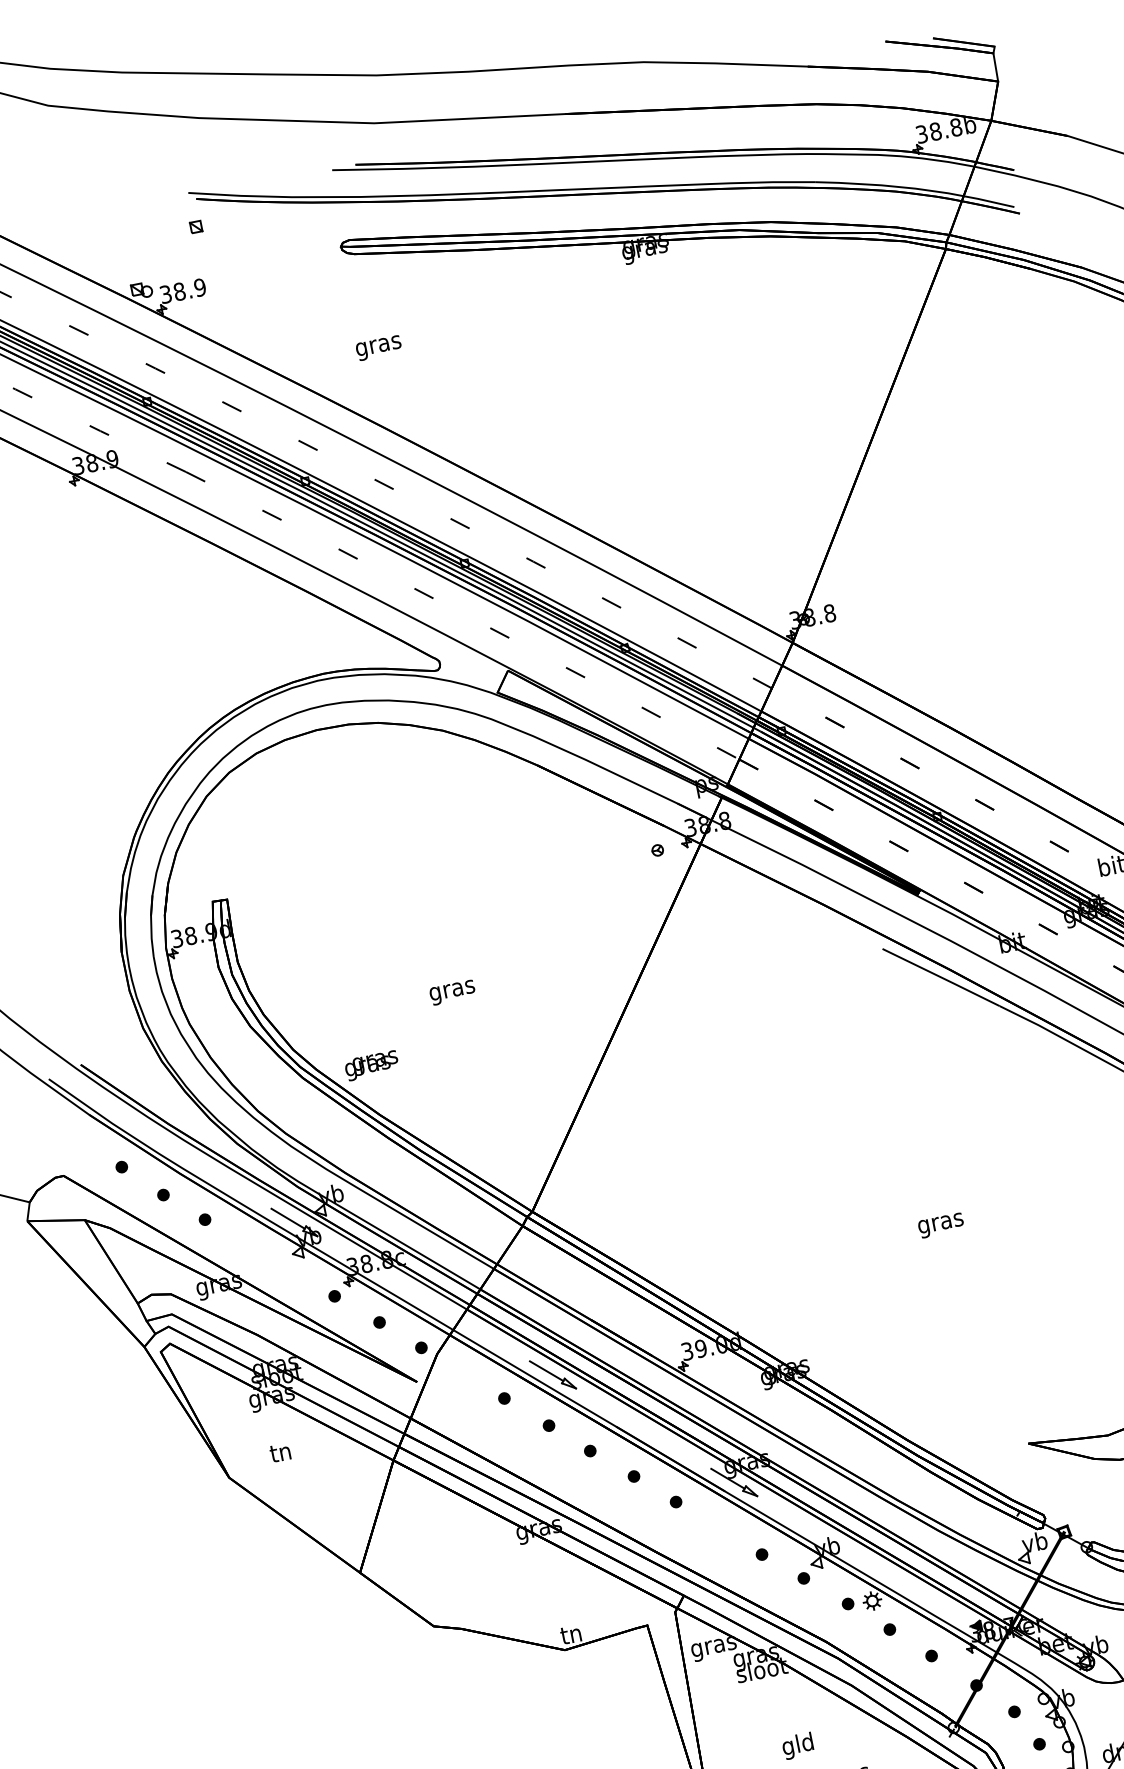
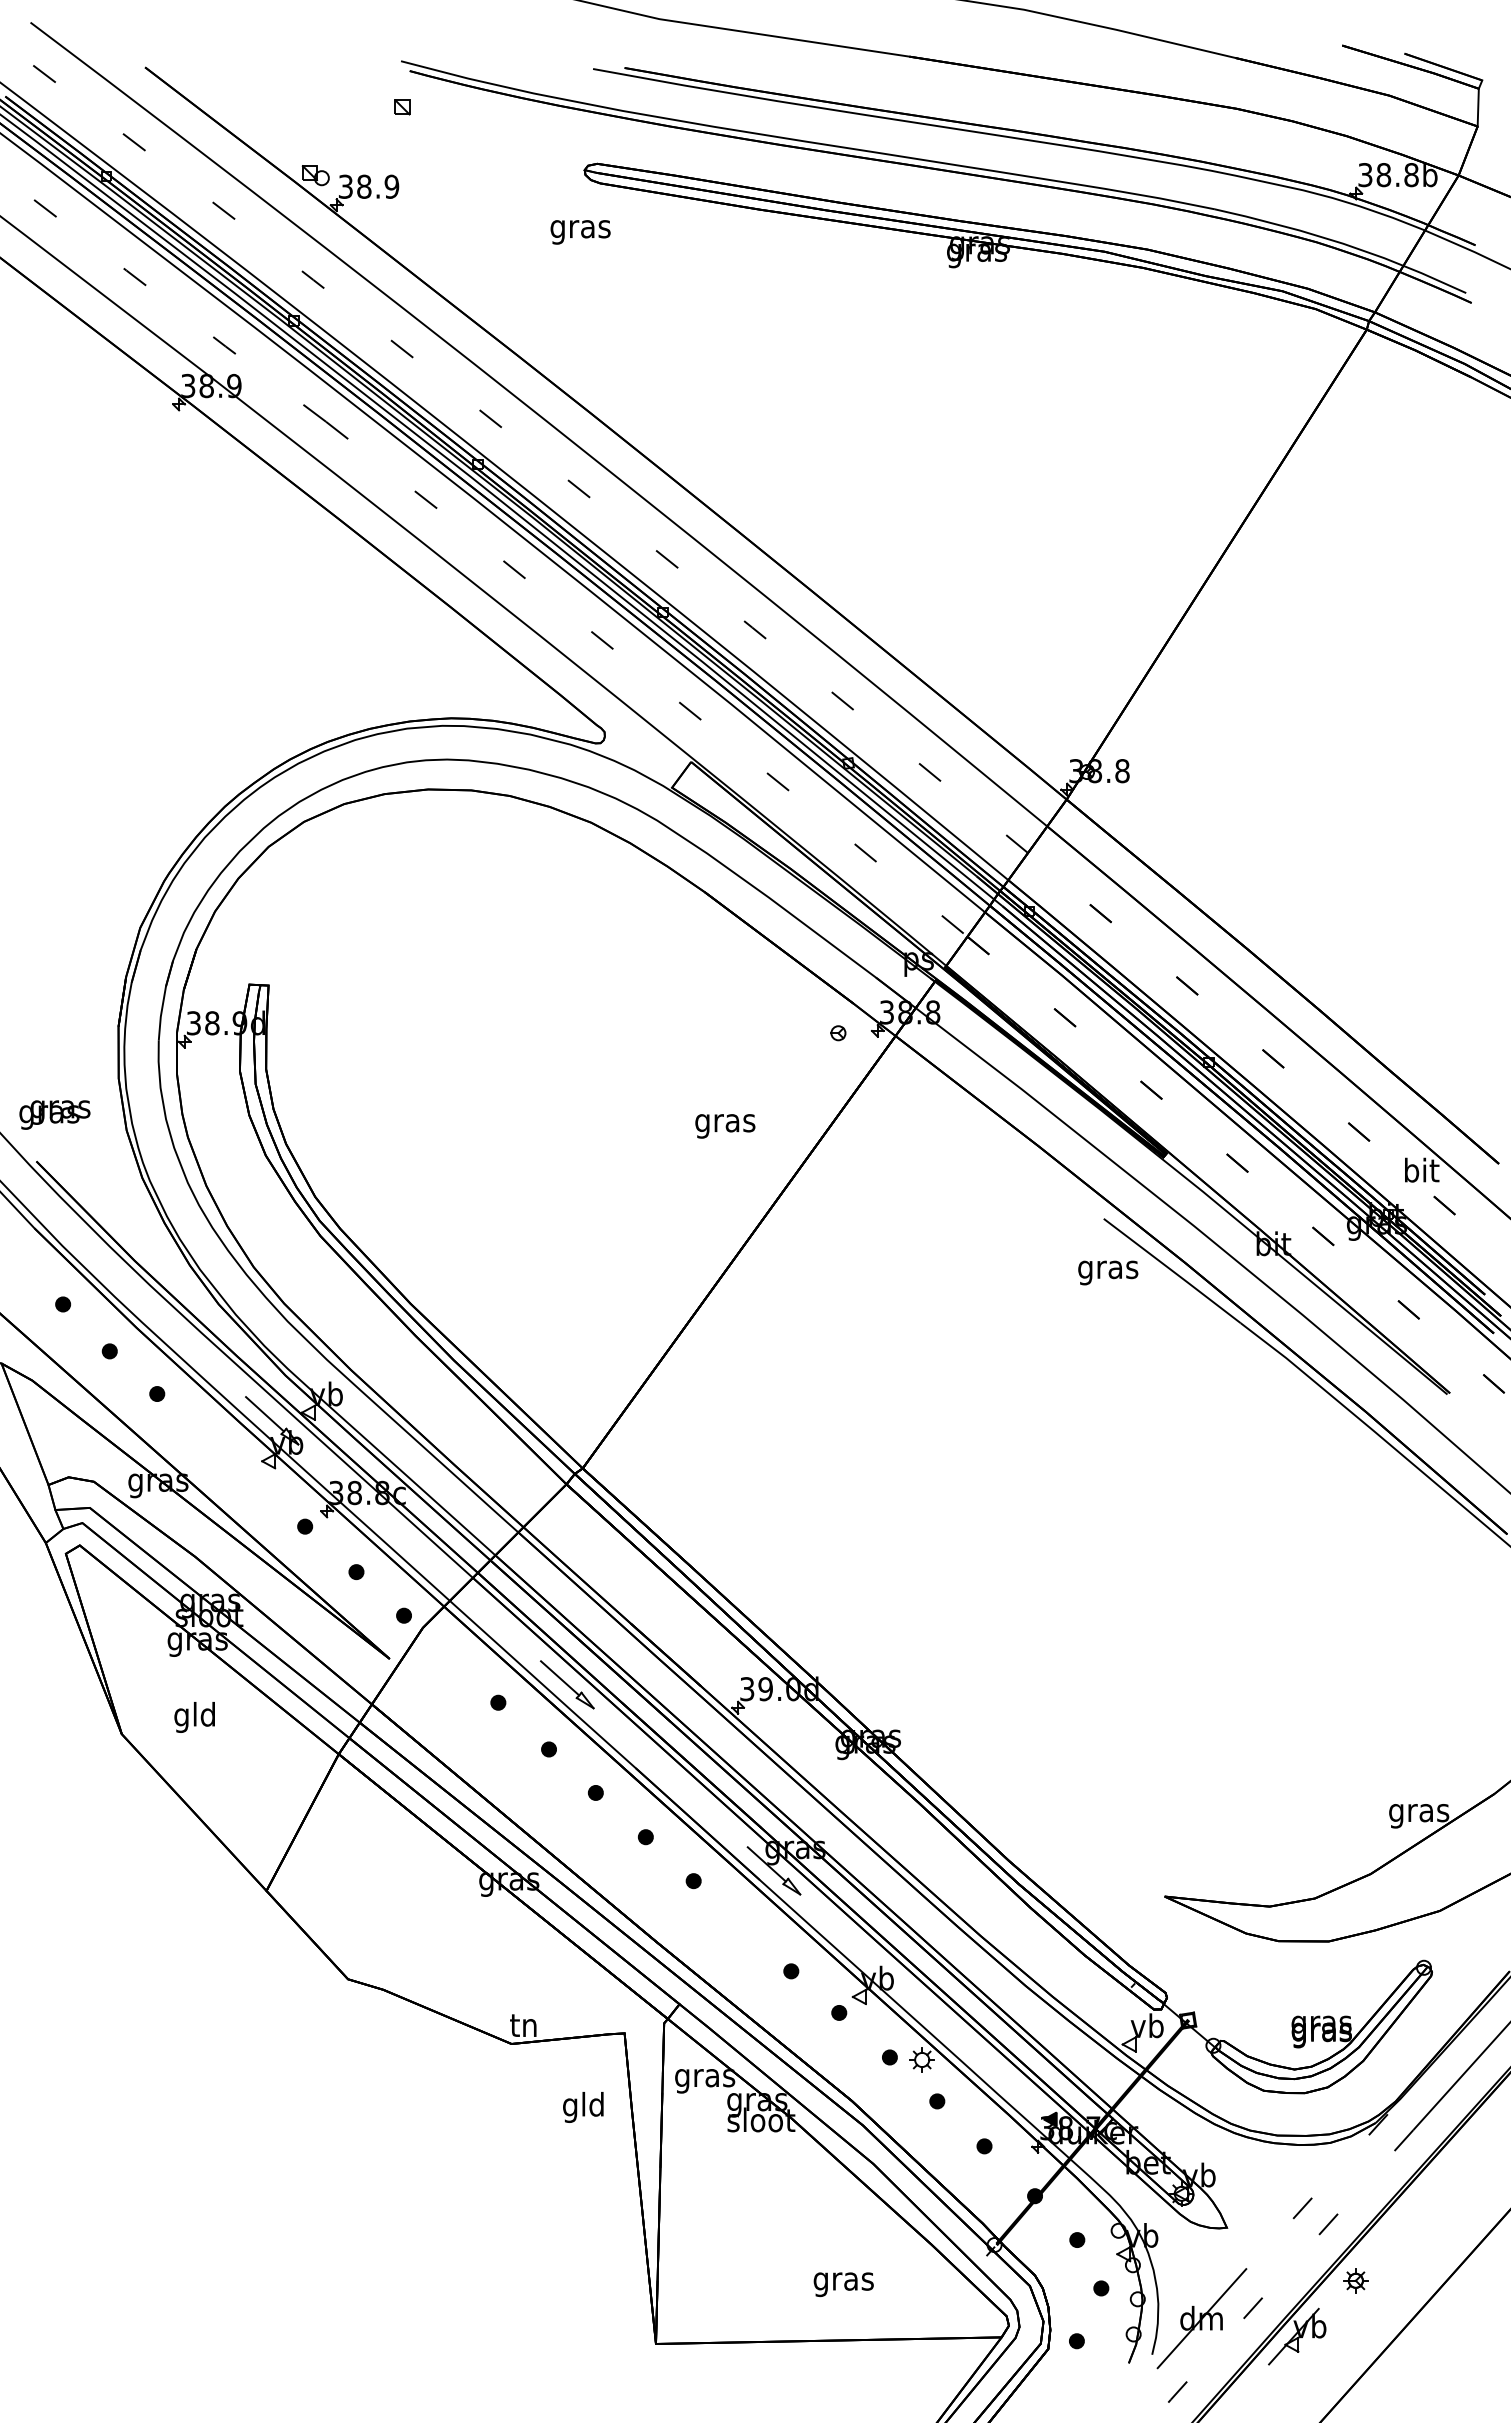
text: (378, 348) -> (580, 232), moved
text: (452, 992) -> (725, 1126), moved
text: (371, 1065) -> (54, 1114), moved
text: (941, 1225) -> (1108, 1272), moved
text: (280, 1454) -> (194, 1717), tn -> gld
text: (798, 1746) -> (583, 2107), moved

